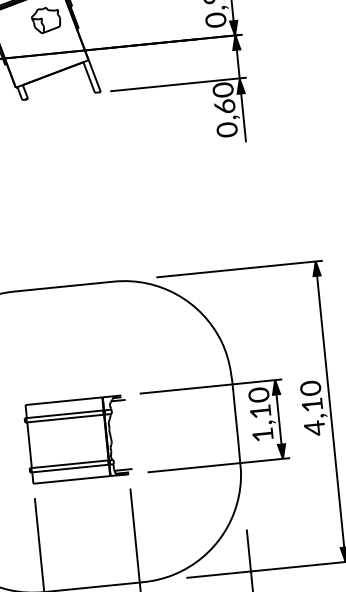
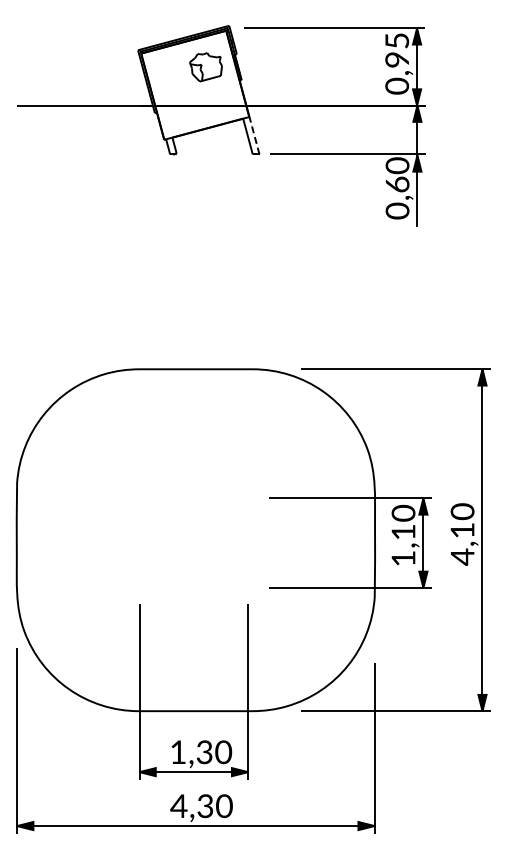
line: (94, 76) -> (254, 135), solid -> dashed
part: (77, 439) -> (194, 542), removed

